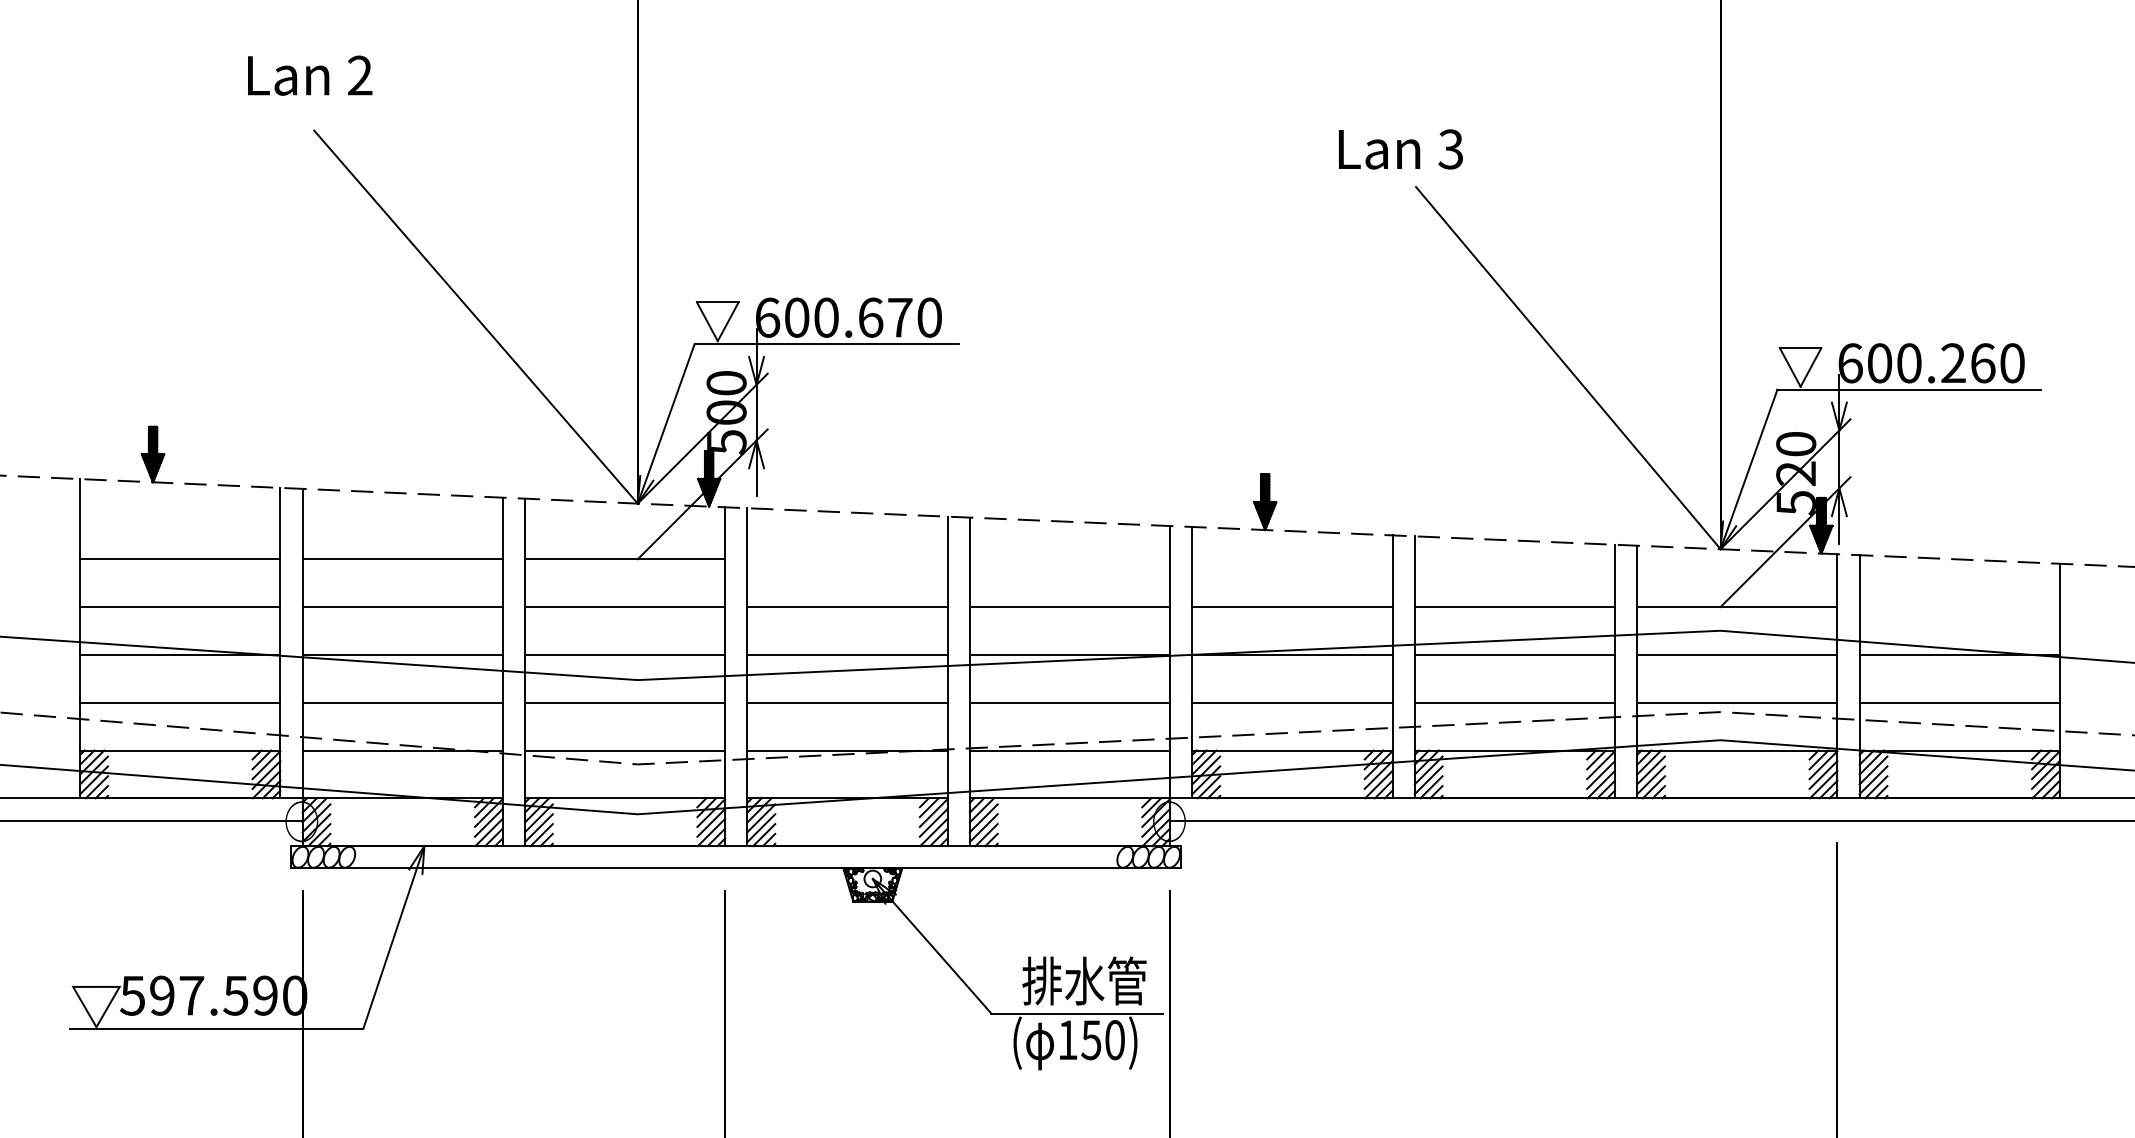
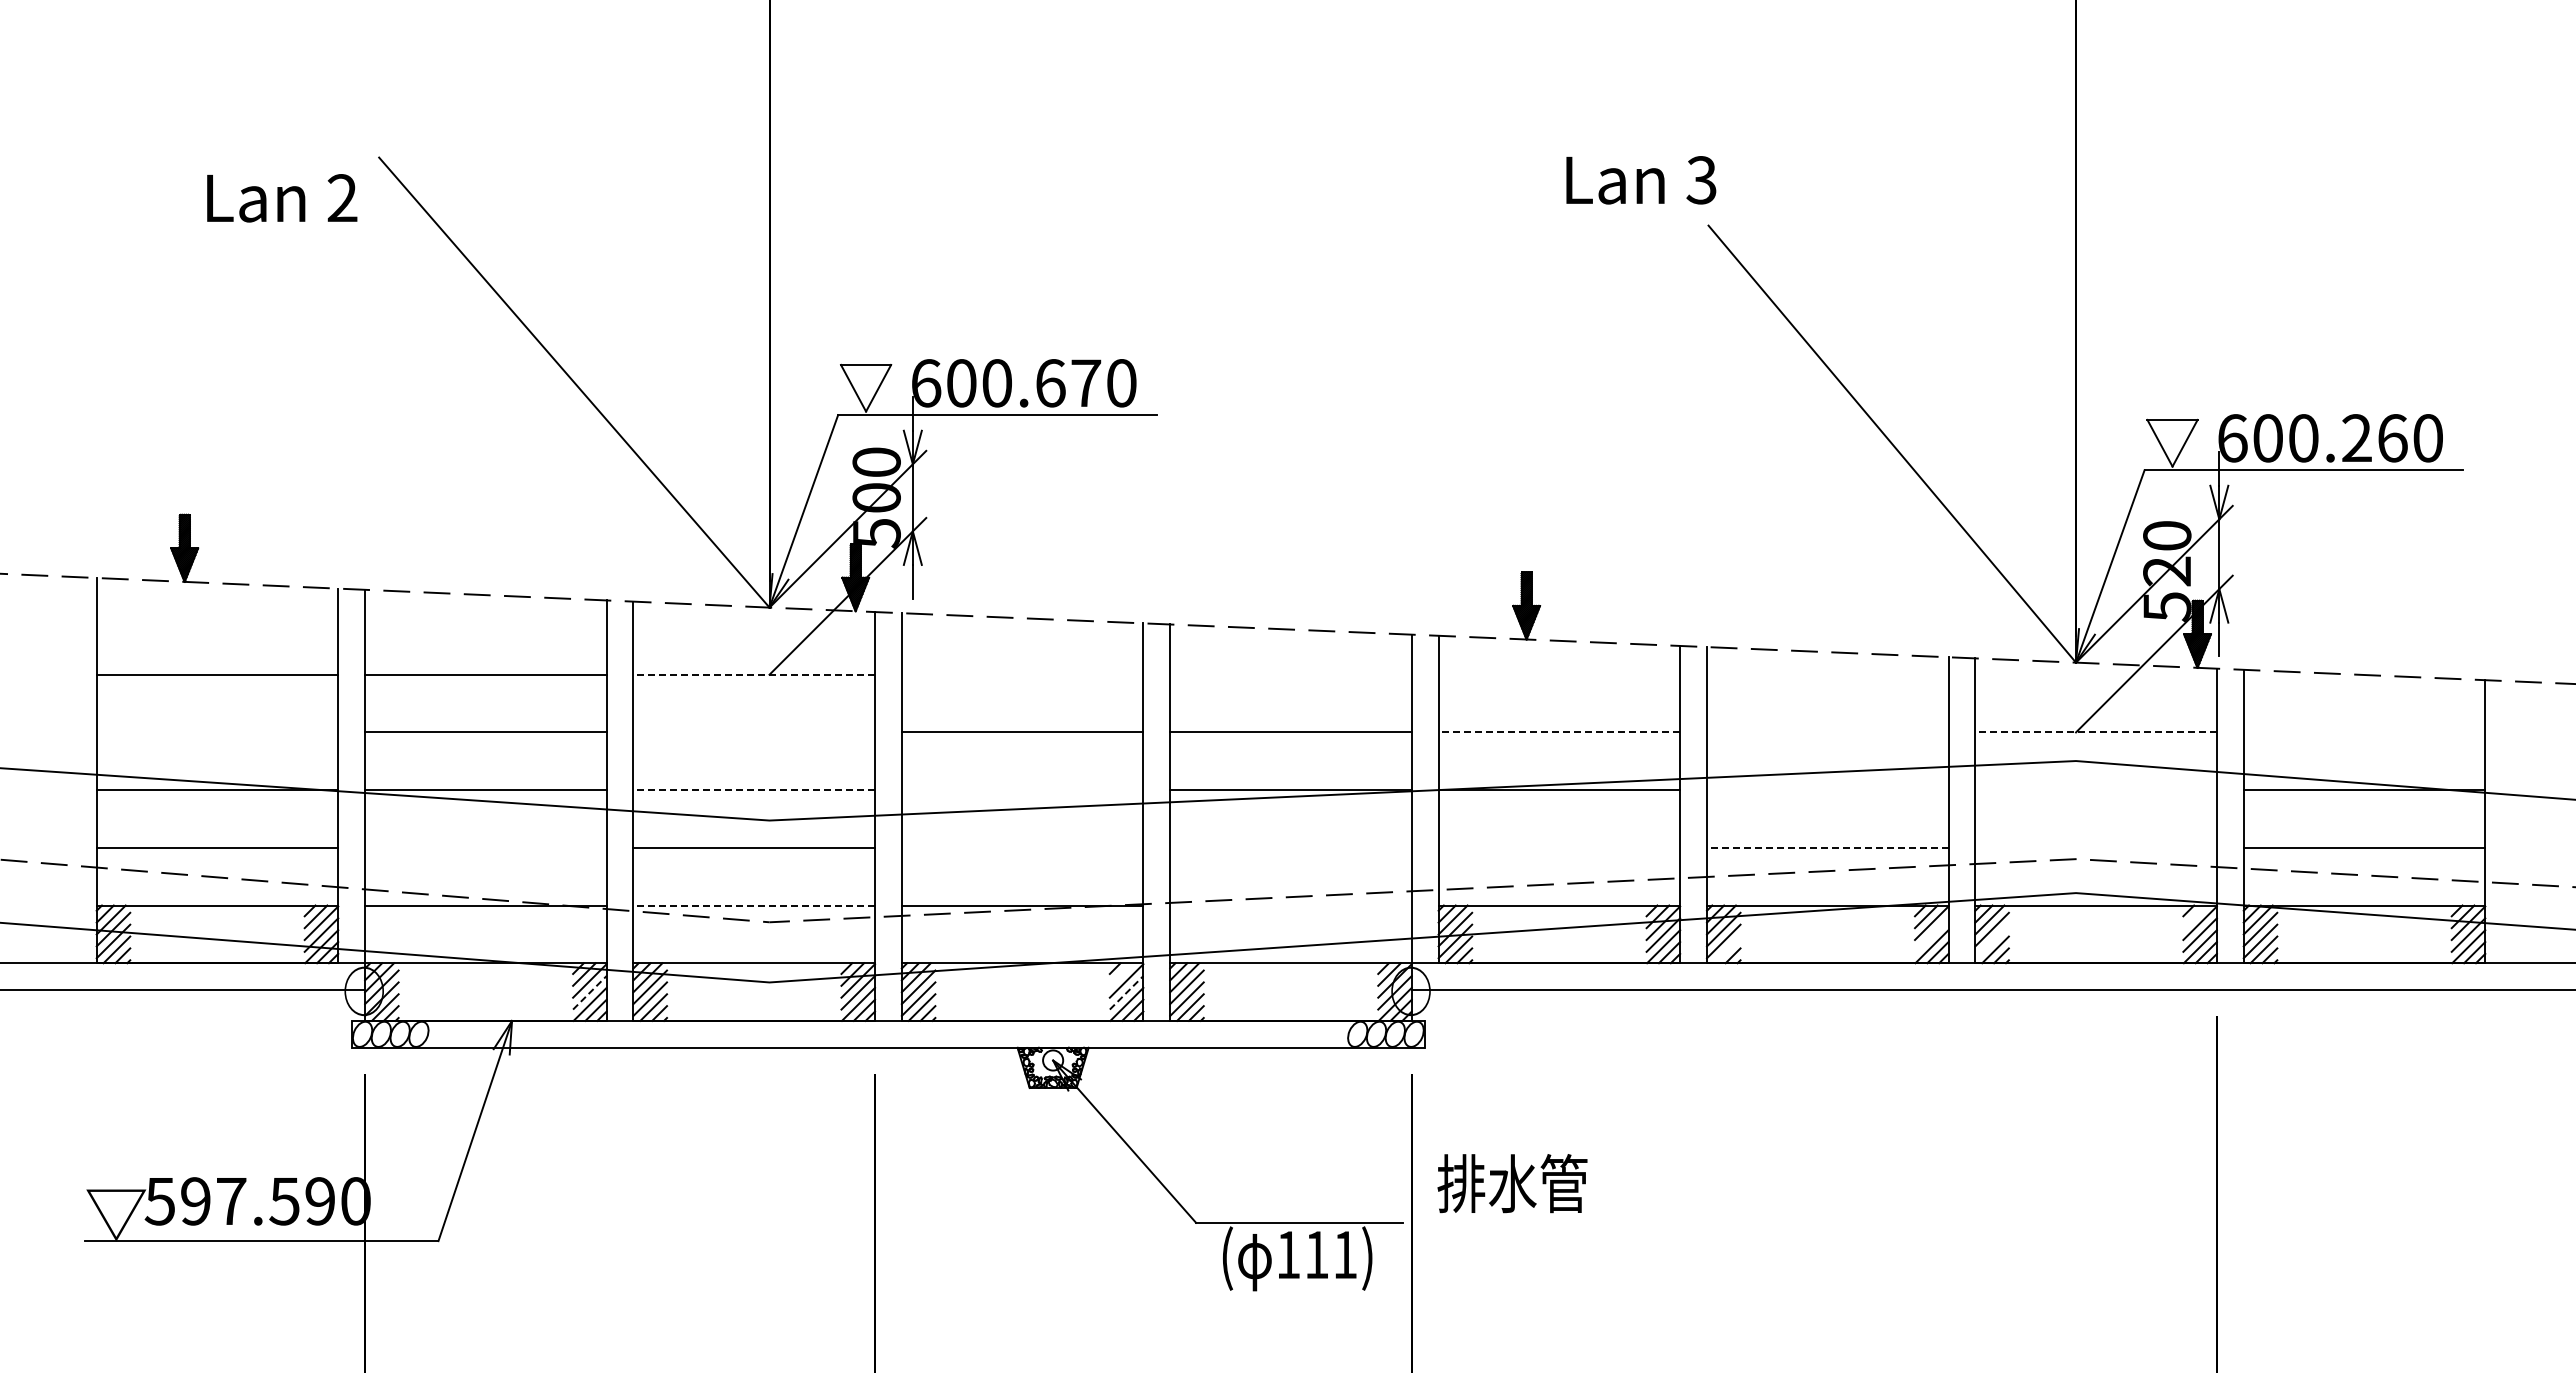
text: (310, 75) -> (282, 198), moved
text: (1401, 149) -> (1641, 180), moved
line: (625, 559) -> (754, 674), solid -> dashed
line: (180, 607) -> (217, 732), removed
line: (625, 607) -> (754, 732), removed
line: (1292, 607) -> (1559, 732), solid -> dashed
line: (1514, 607) -> (1827, 732), removed
line: (1737, 607) -> (2096, 732), solid -> dashed
line: (625, 655) -> (754, 790), solid -> dashed
line: (847, 655) -> (1022, 790), removed
line: (1514, 655) -> (1827, 790), removed
line: (1736, 655) -> (2095, 790), removed
line: (402, 702) -> (485, 847), removed
line: (847, 702) -> (1022, 847), removed
line: (1069, 702) -> (1290, 847), removed
line: (1292, 702) -> (1559, 847), removed
line: (1514, 702) -> (1827, 847), solid -> dashed
line: (1736, 702) -> (2095, 847), removed
line: (625, 750) -> (754, 905), solid -> dashed
line: (1069, 750) -> (1290, 905), removed
line: (1818, 759) -> (2194, 916), removed
line: (1600, 774) -> (1931, 934), removed
line: (1650, 780) -> (1991, 941), removed
line: (1430, 786) -> (1726, 949), removed
line: (928, 807) -> (1120, 974), removed
line: (488, 822) -> (589, 992), solid -> dashed
line: (933, 822) -> (1126, 992), solid -> dashed
text: (1084, 980) -> (1512, 1183), moved
text: (1102, 1039) -> (1330, 1254), 150) -> 111)

